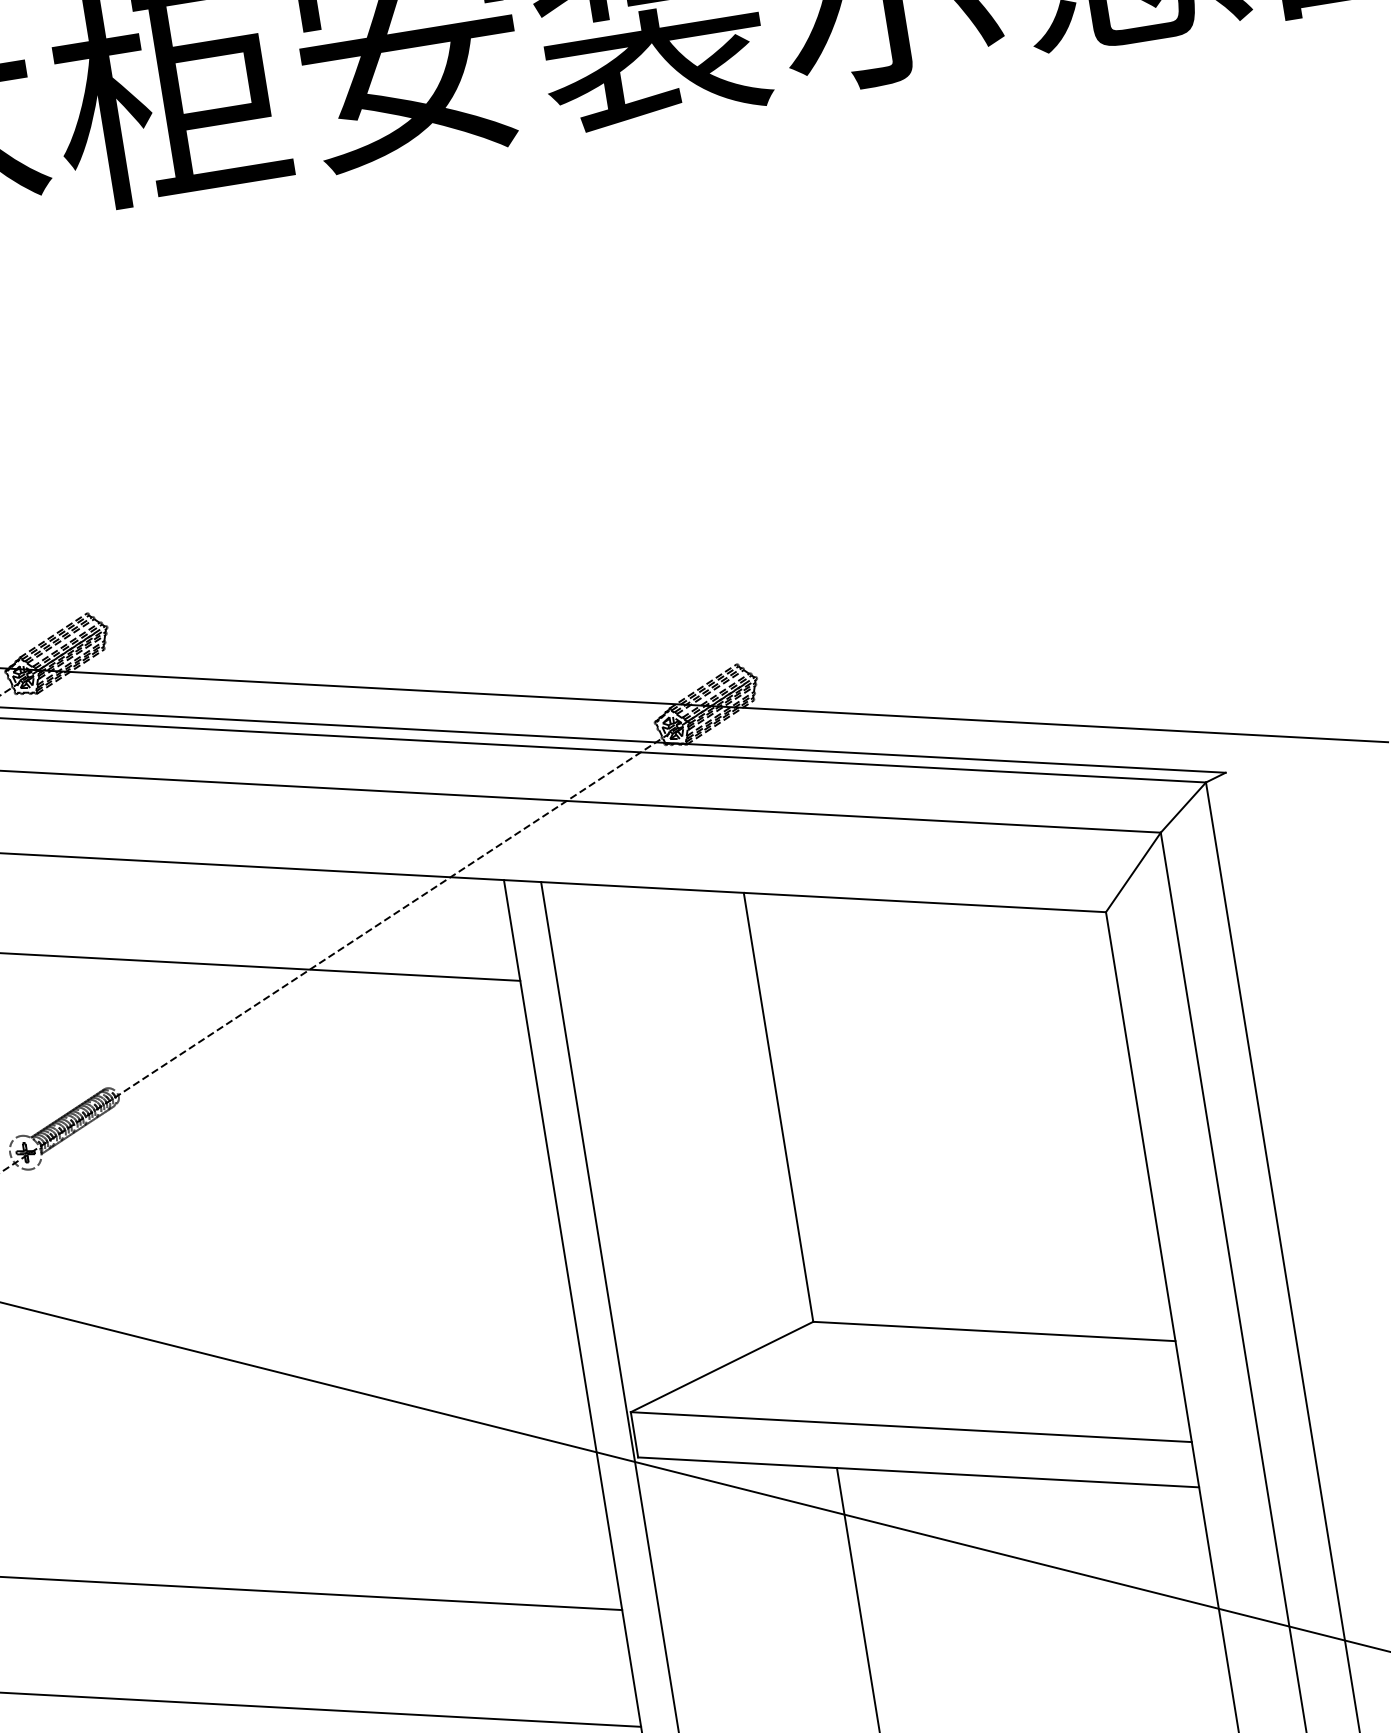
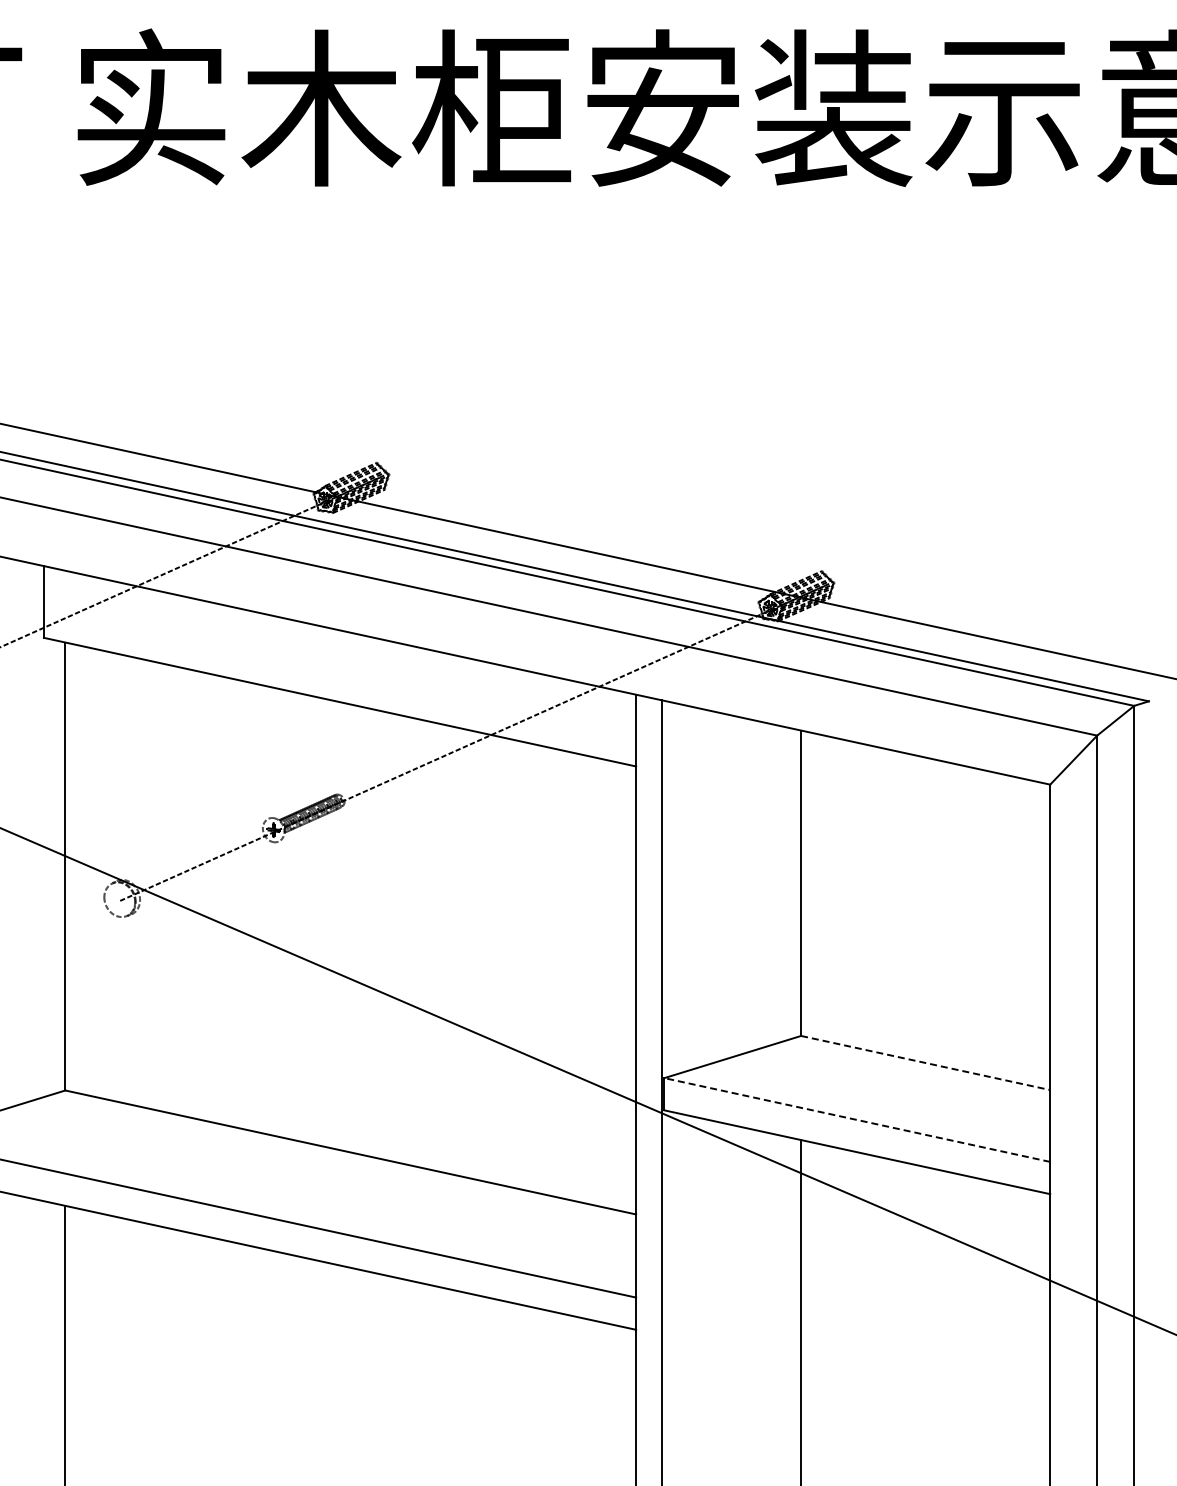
line: (995, 1331) -> (926, 1063), solid -> dashed
line: (910, 1426) -> (856, 1119), solid -> dashed

